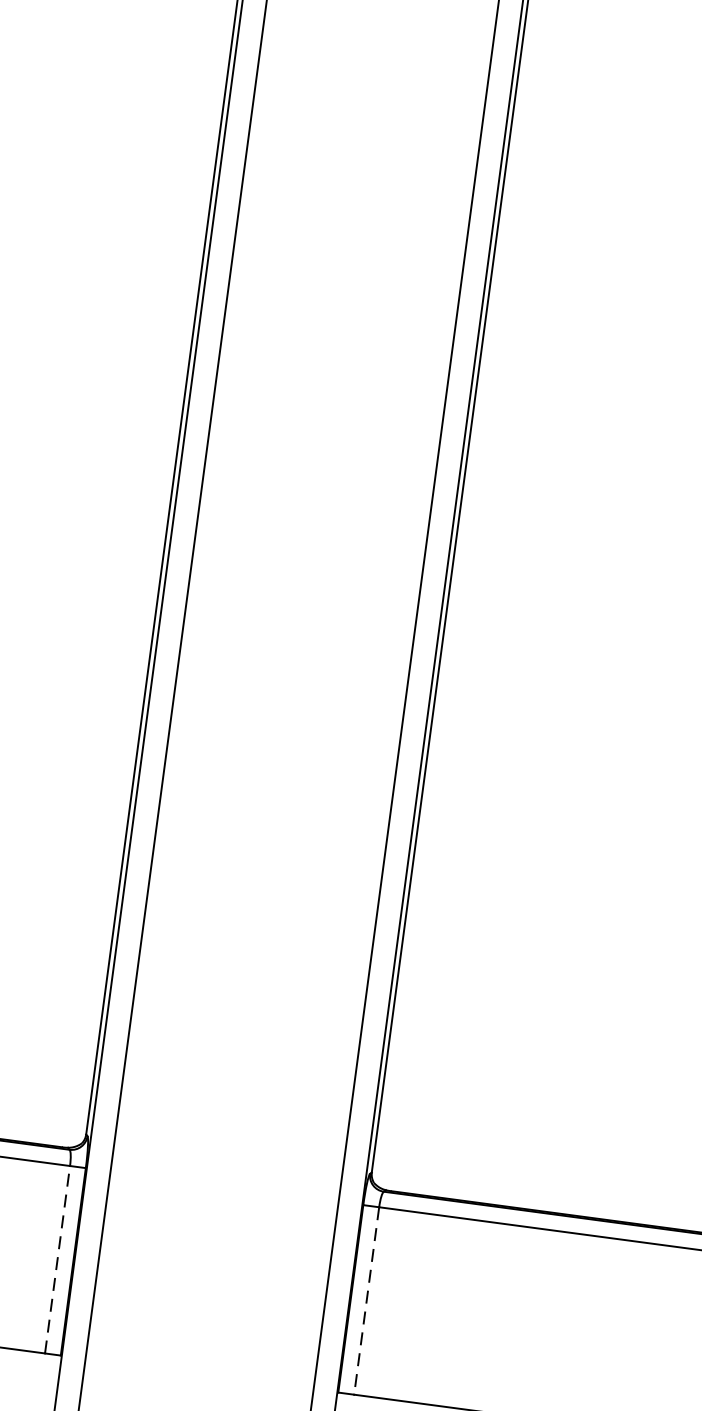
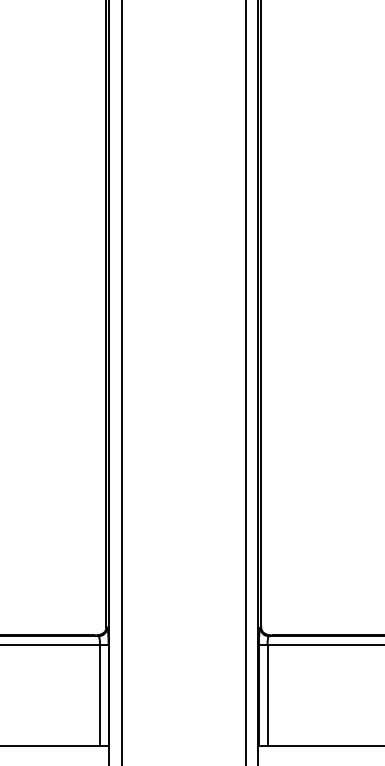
line: (58, 1259) -> (100, 695), dashed -> solid
line: (366, 1300) -> (267, 695), dashed -> solid

